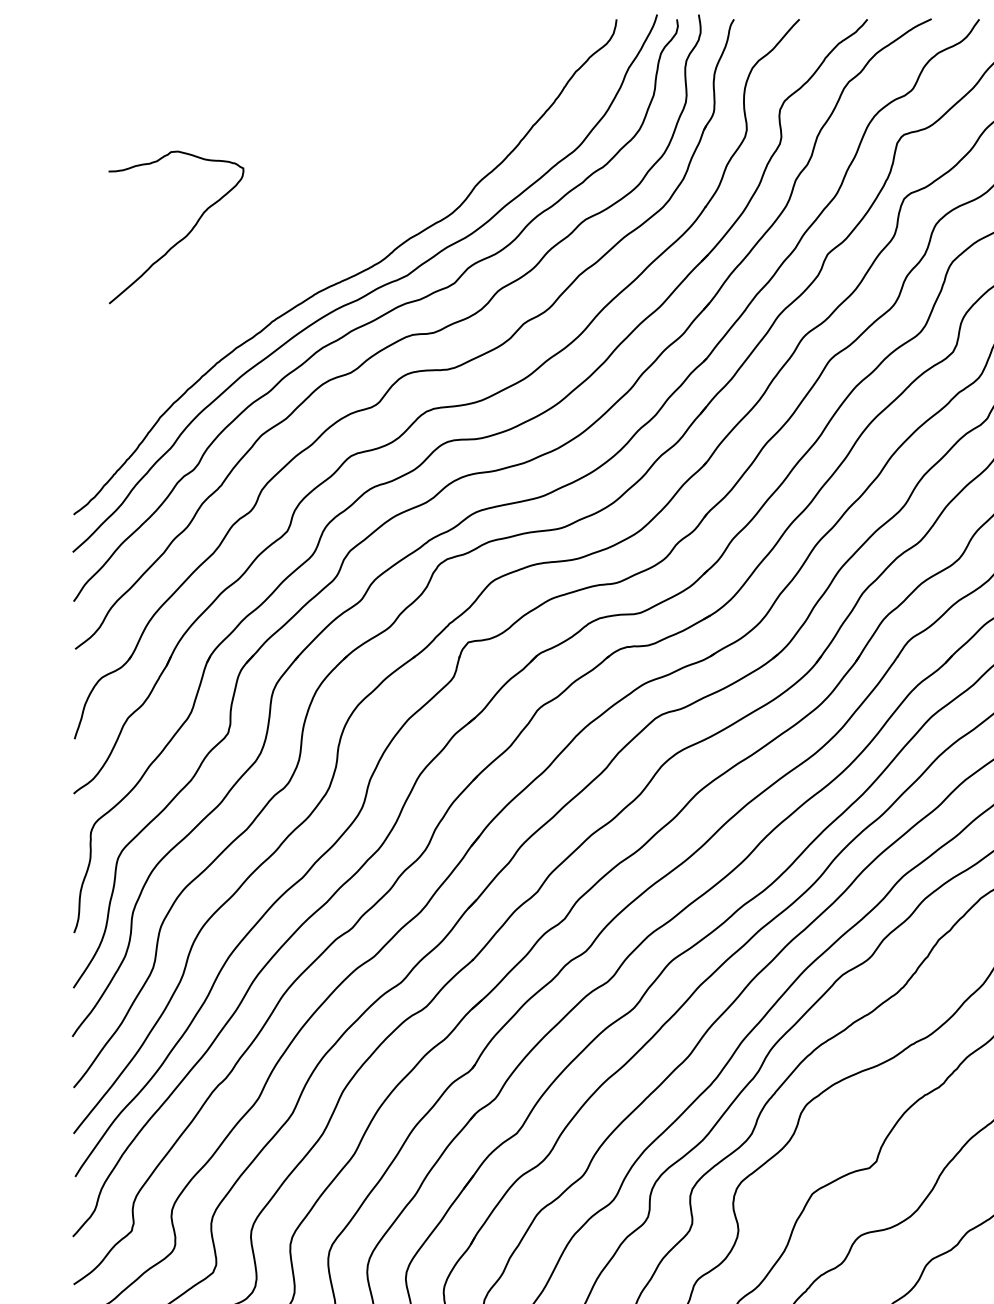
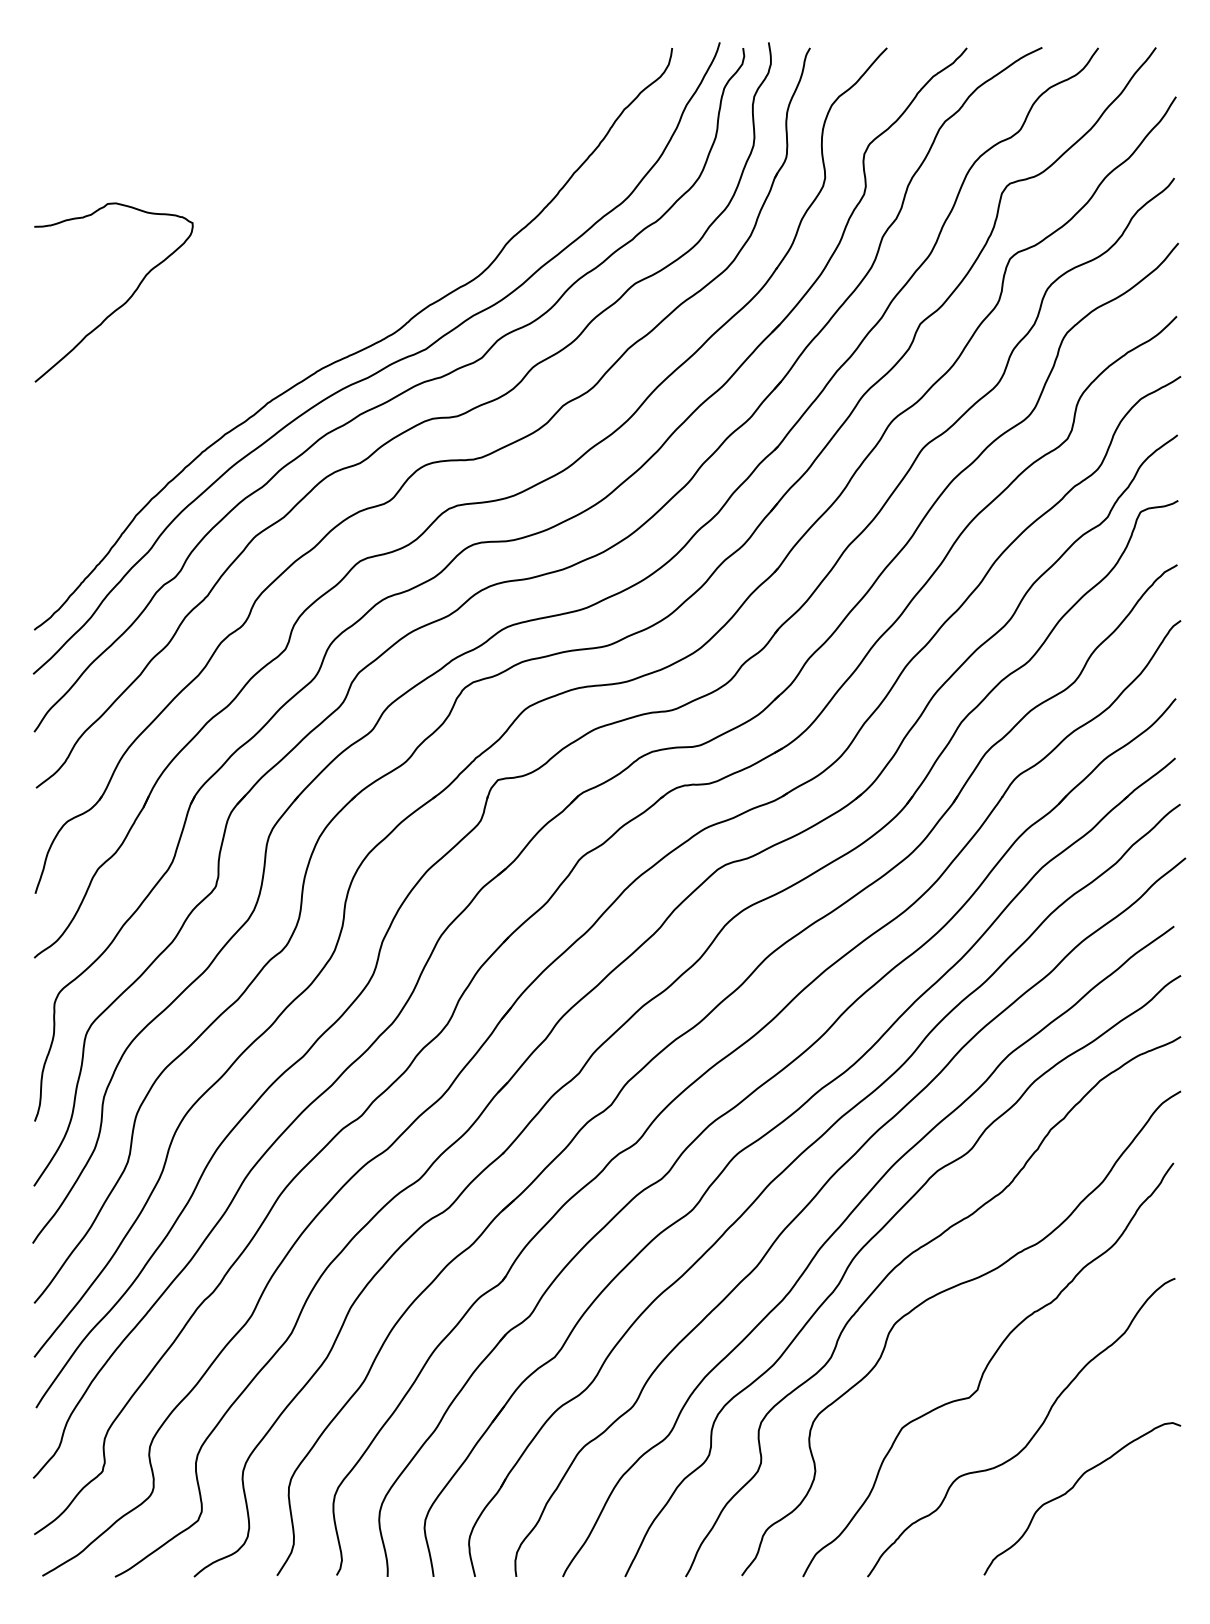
curve: (181, 238) -> (120, 305), moved

